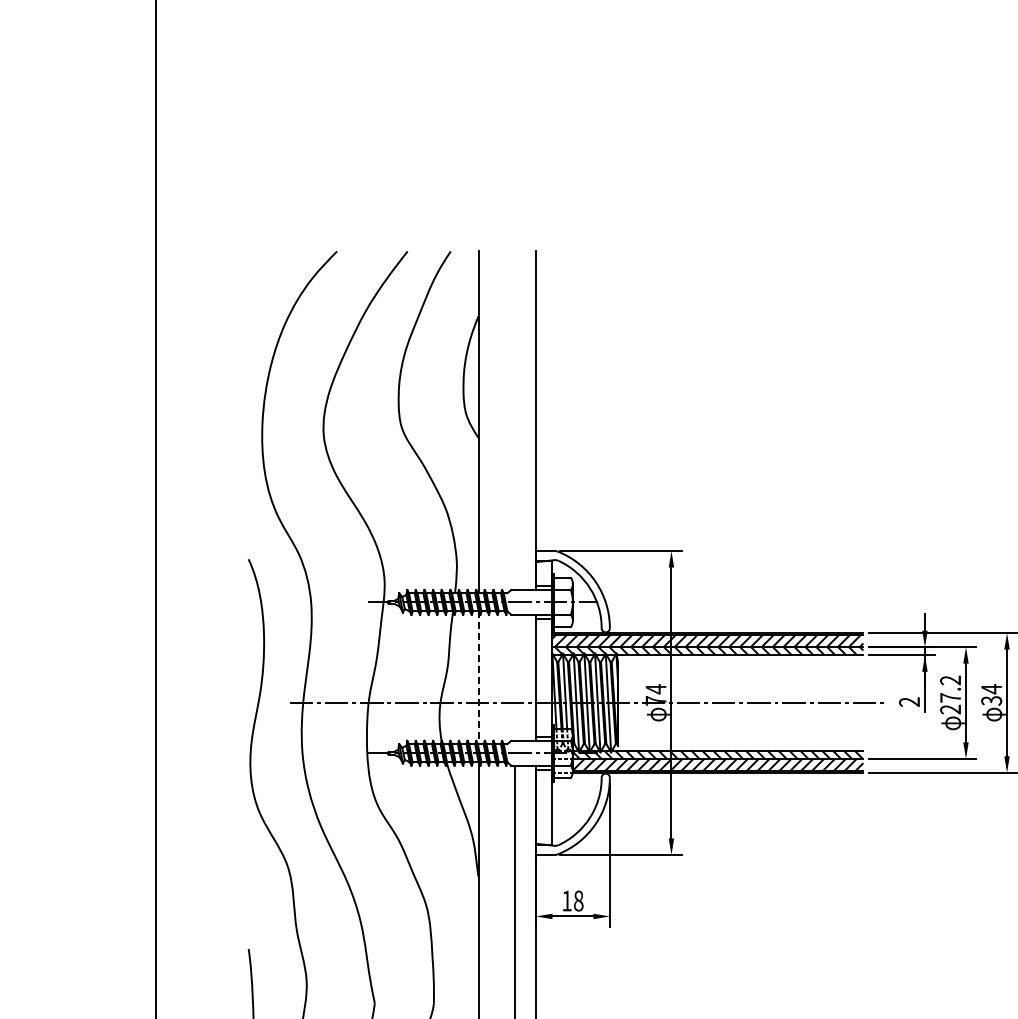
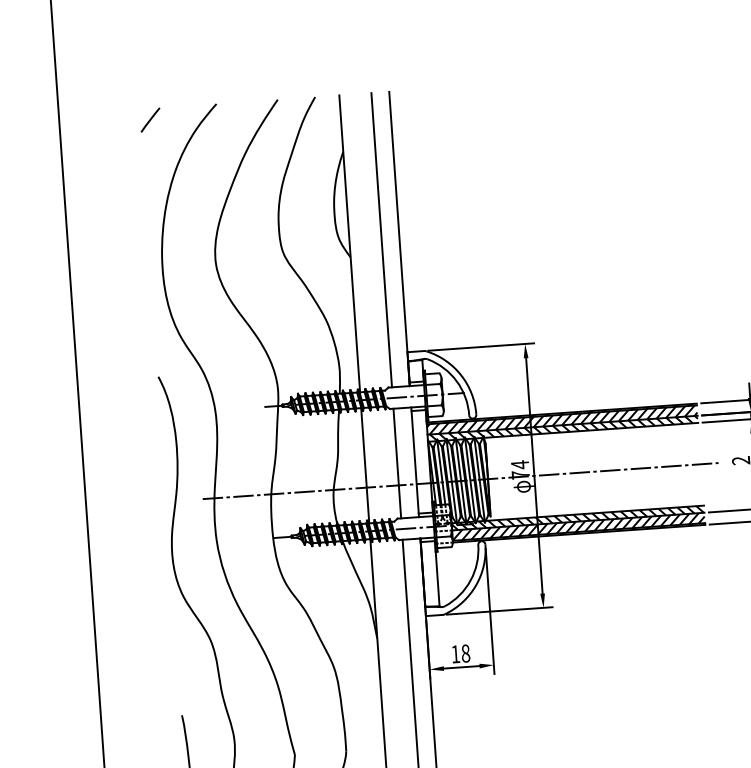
line: (260, 264) -> (150, 119), added
line: (515, 420) -> (381, 240), added
line: (515, 677) -> (397, 463), added
line: (478, 678) -> (365, 466), dashed -> solid

